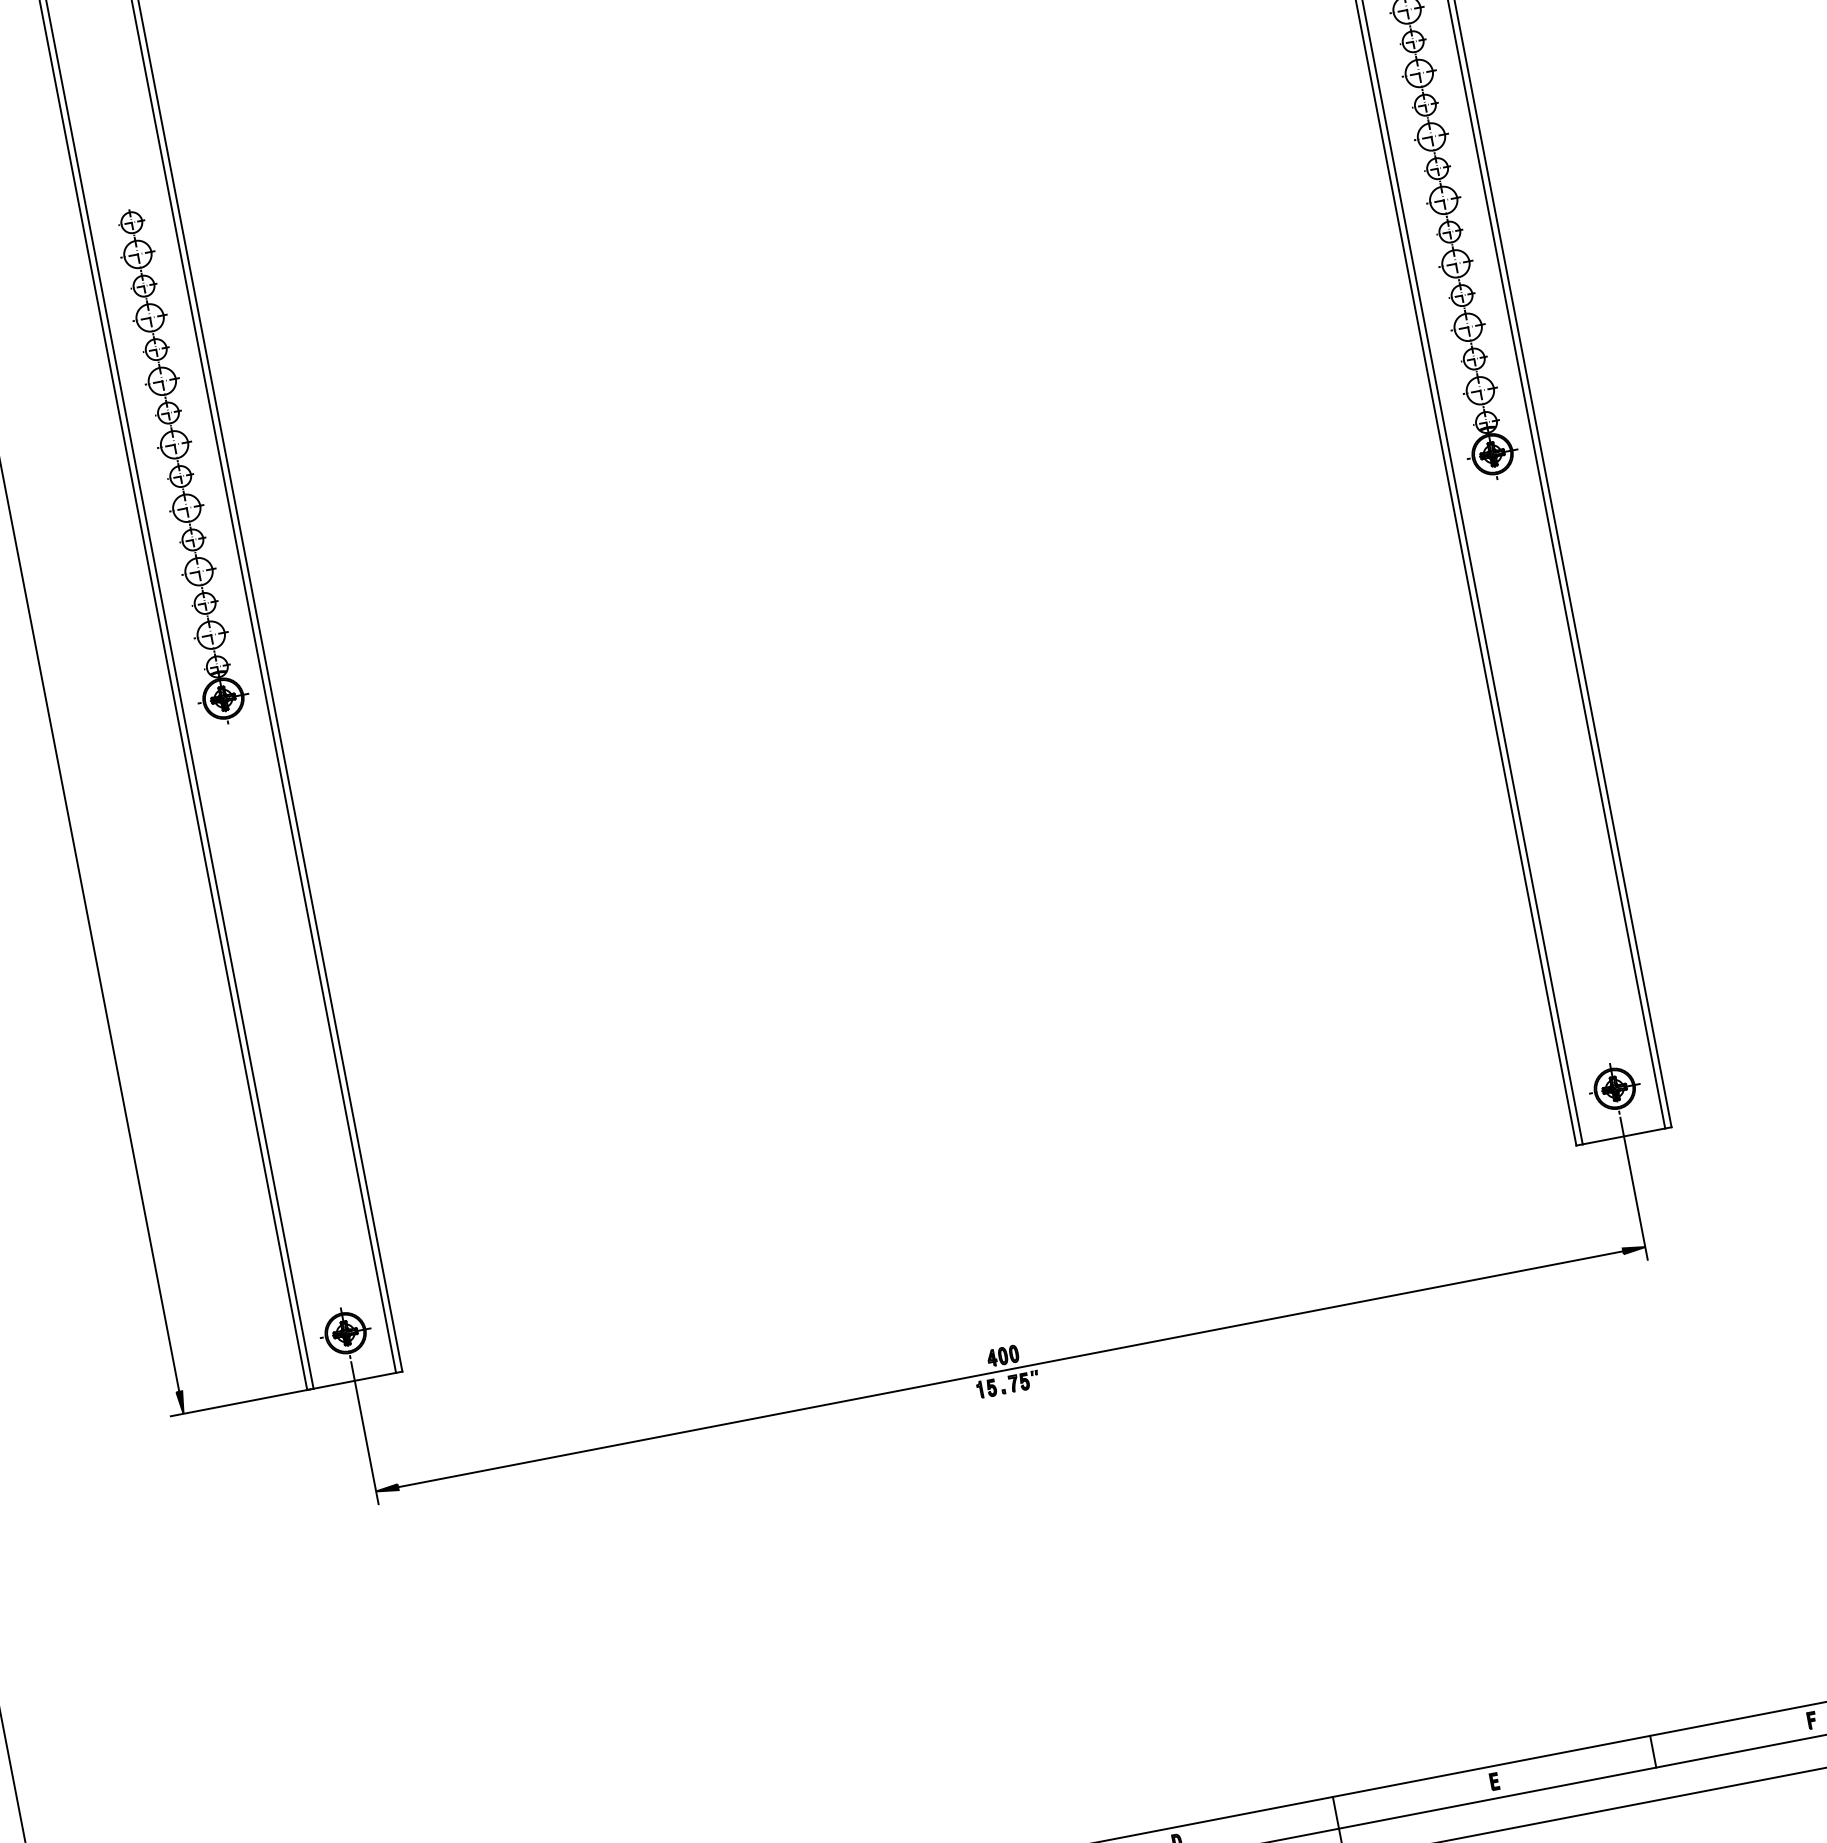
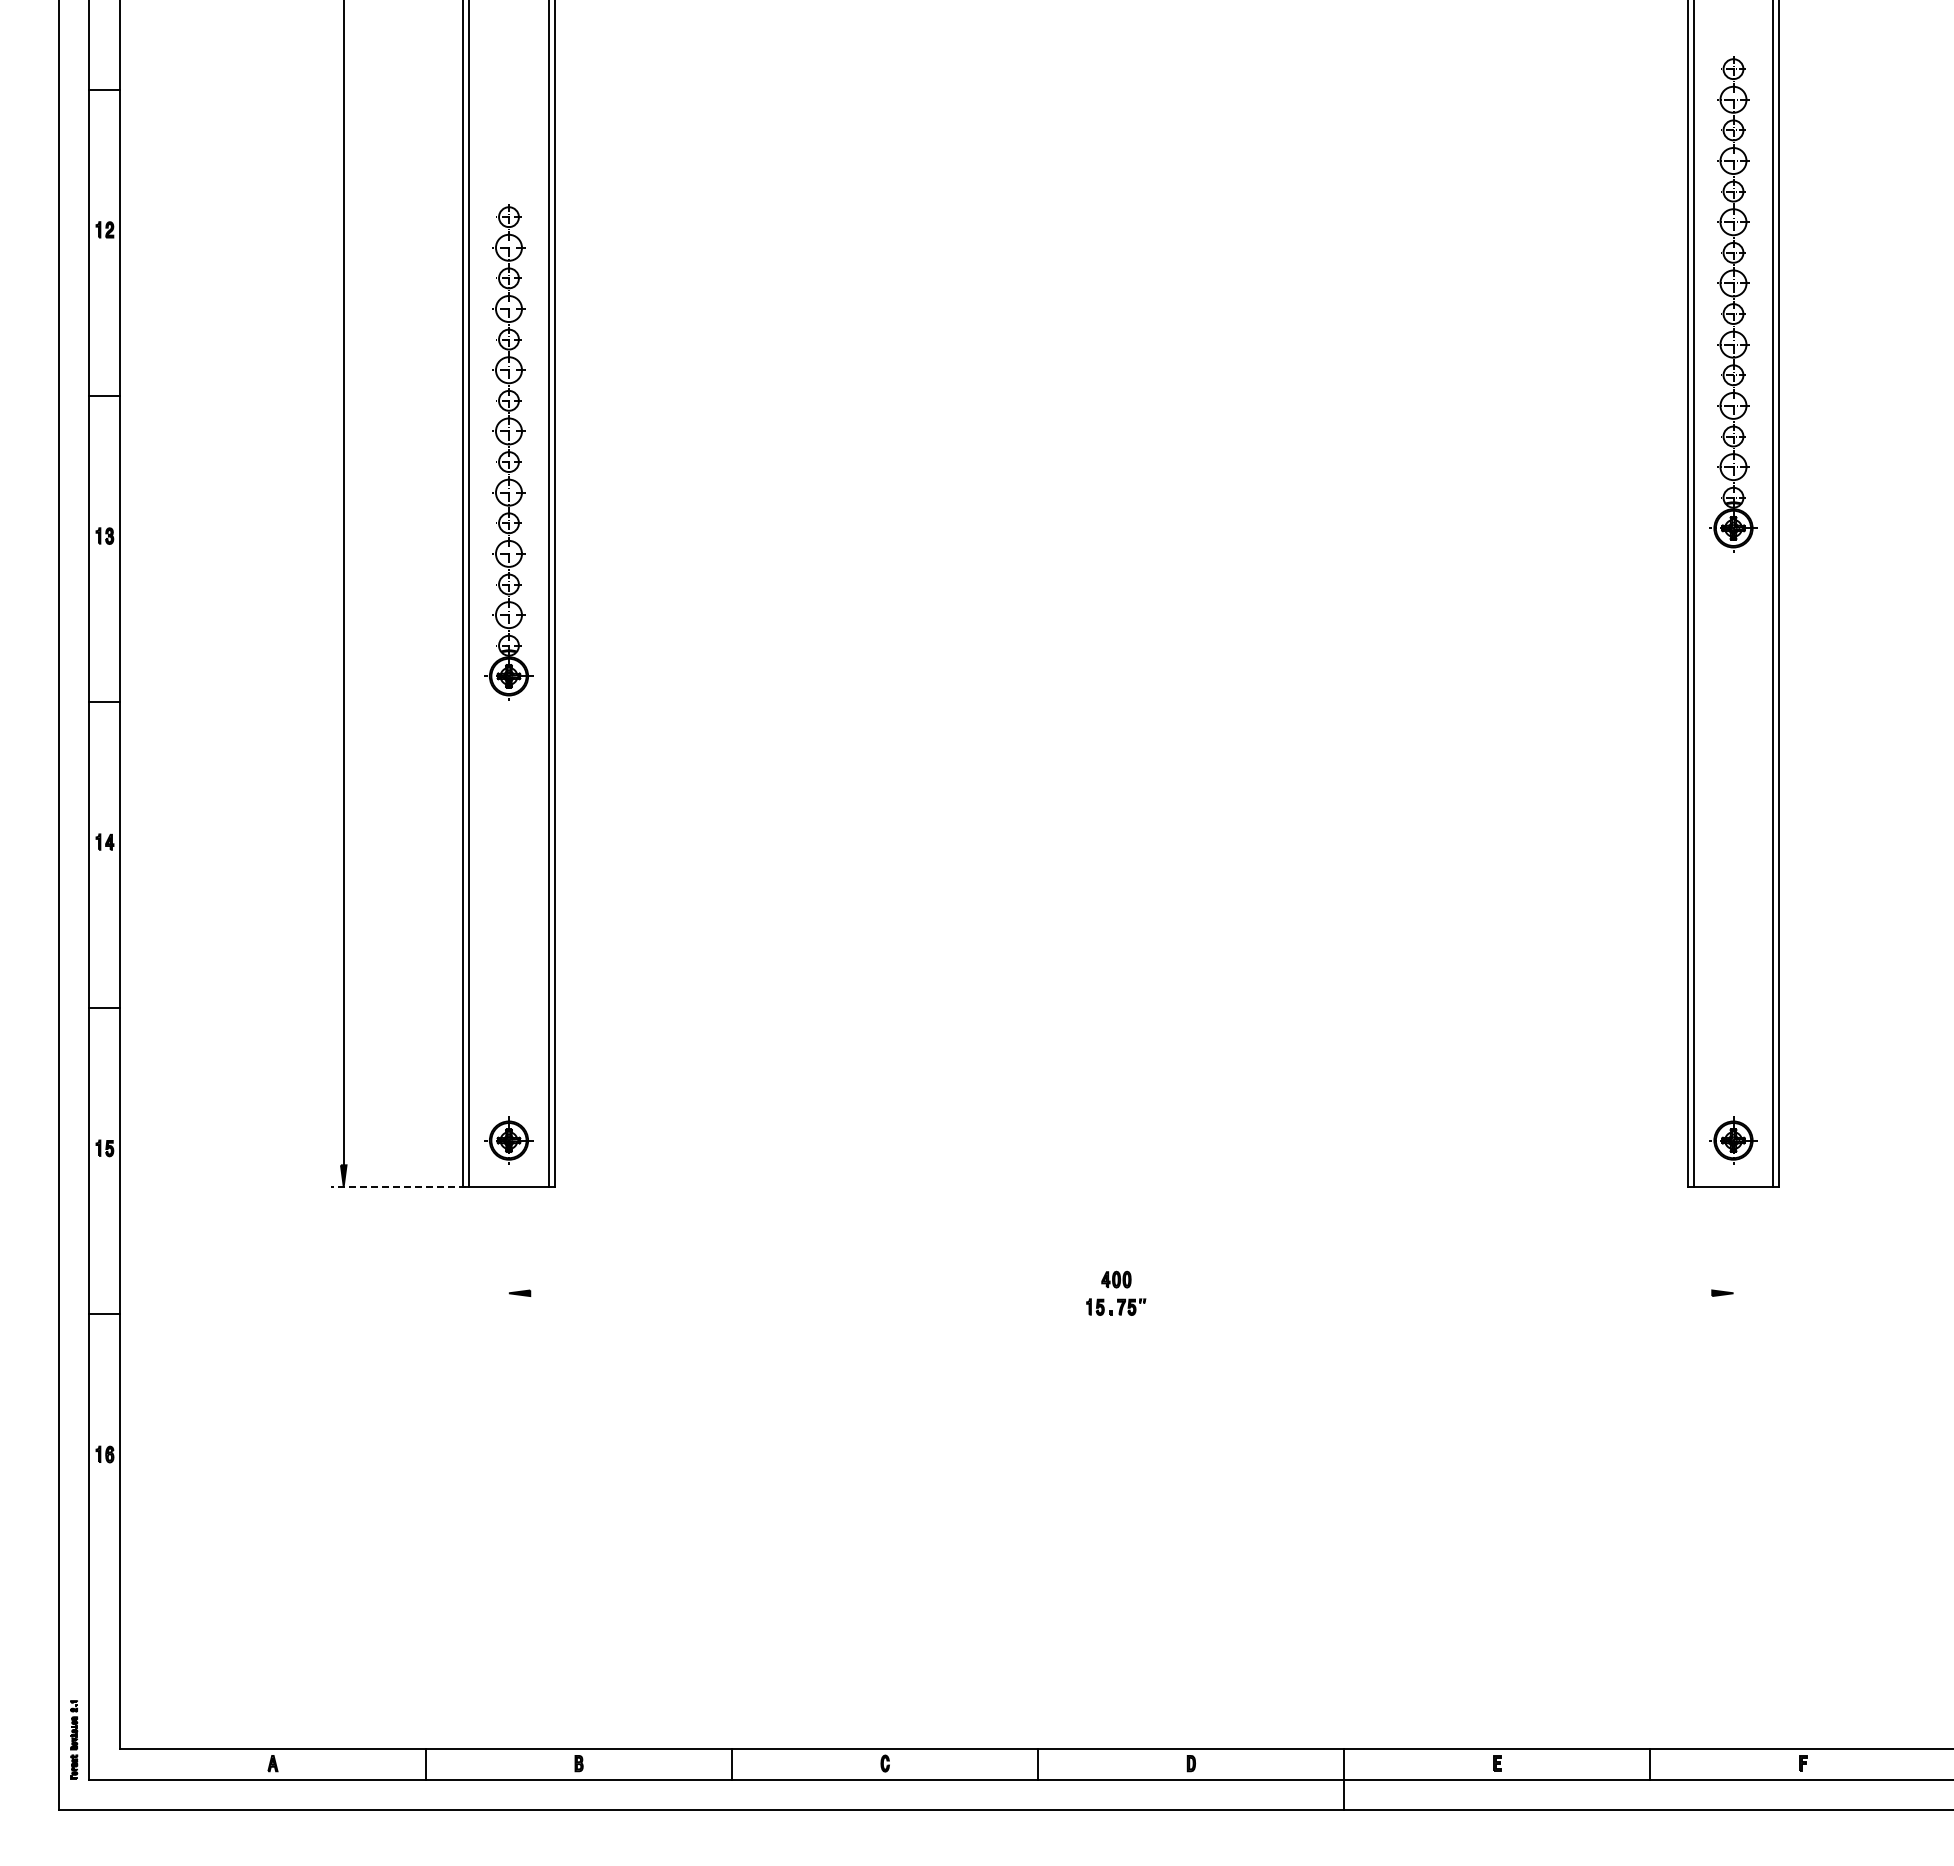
part: (178, 466) -> (508, 452), moved
line: (1633, 1188) -> (1733, 1236), removed
line: (1011, 1369) -> (1121, 1293), removed
line: (240, 1402) -> (398, 1186), solid -> dashed
line: (364, 1432) -> (508, 1236), removed

